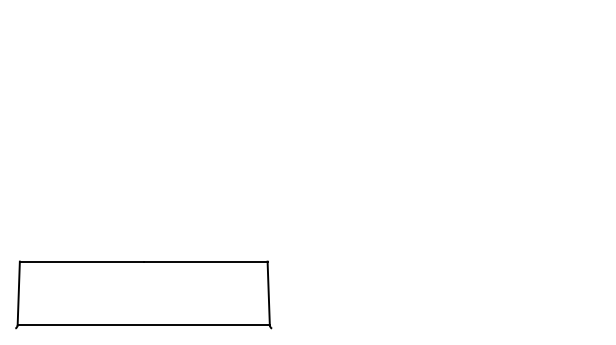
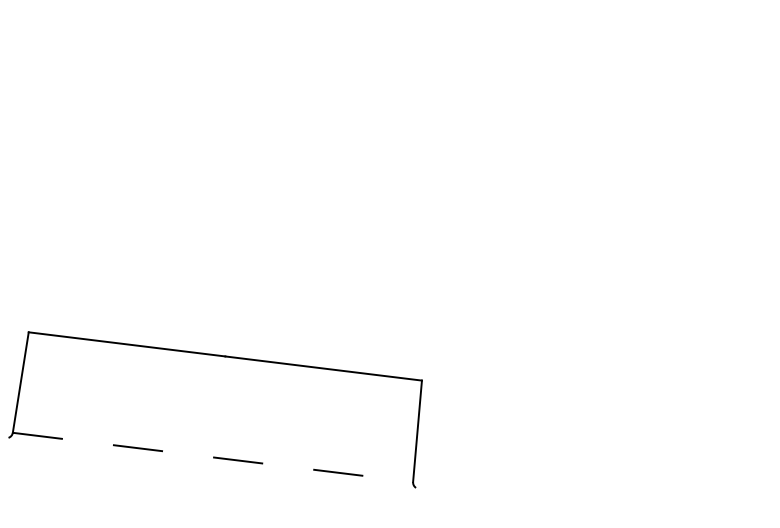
line: (144, 325) -> (214, 457), solid -> dashed

